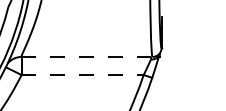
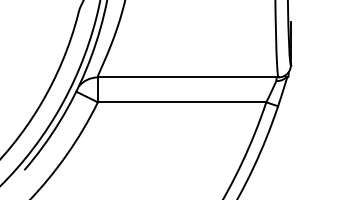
line: (87, 57) -> (188, 77), dashed -> solid
line: (82, 75) -> (182, 102), dashed -> solid

